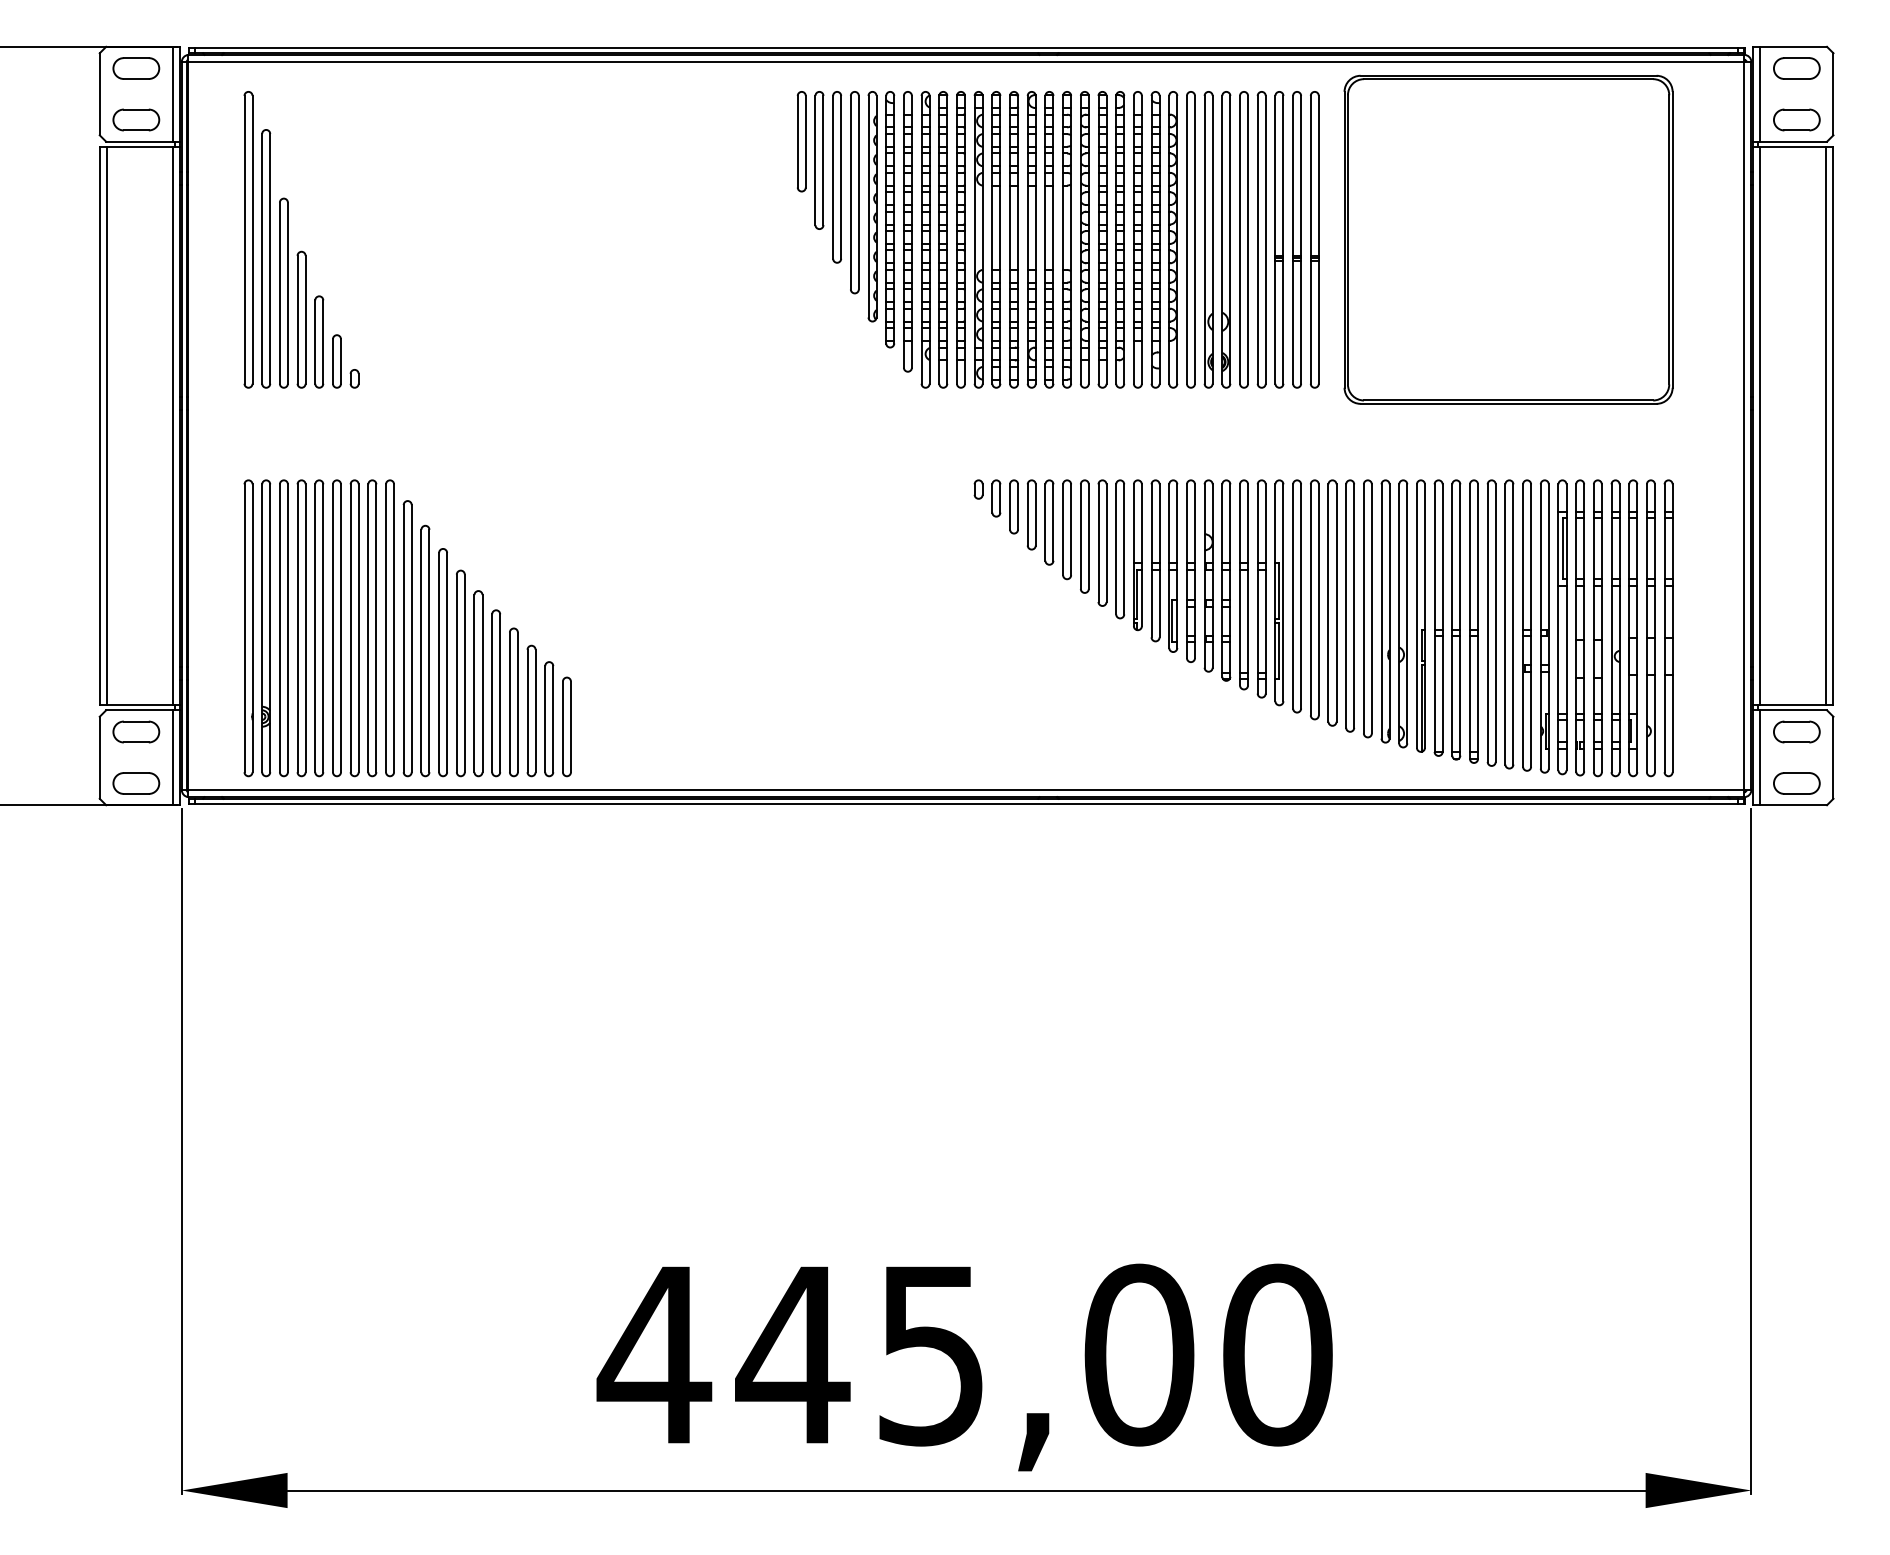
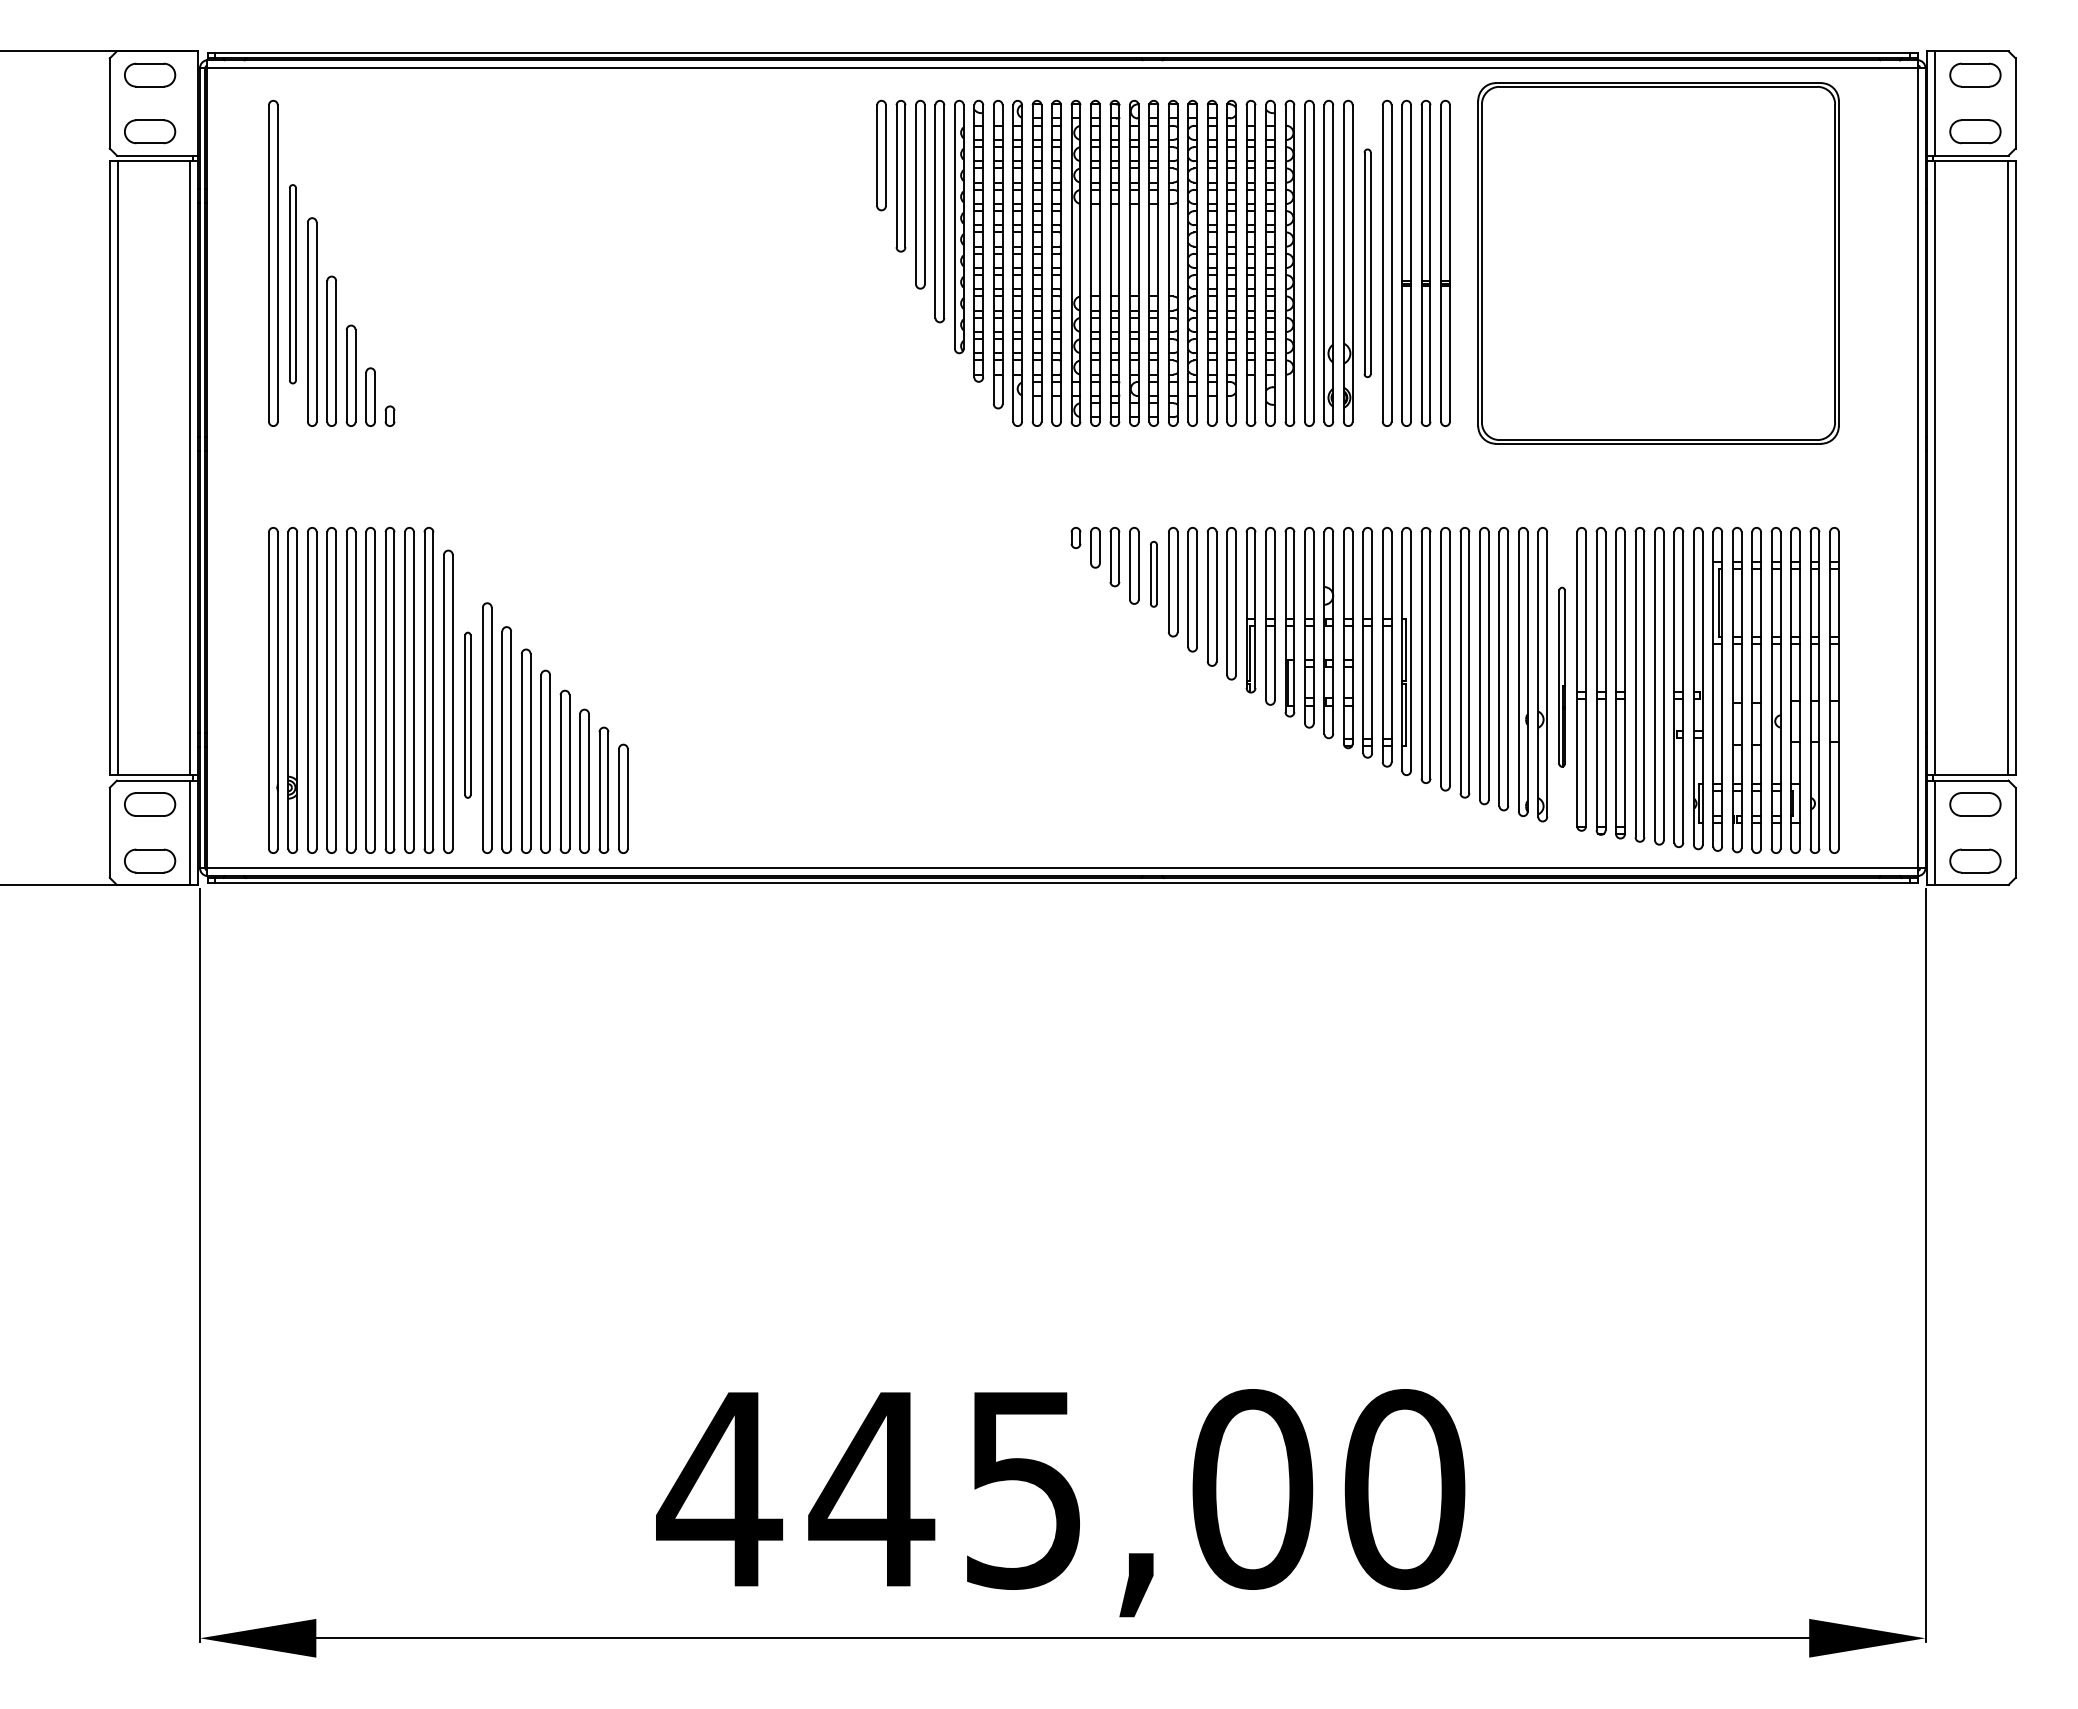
line: (173, 94) -> (190, 103), removed
part: (1243, 238) -> (1367, 262), size x0.7
part: (265, 258) -> (292, 283), size x0.7
part: (1049, 522) -> (1153, 574), size x0.7
part: (1420, 616) -> (1561, 677), size x0.6
part: (425, 650) -> (467, 714), size x0.6

